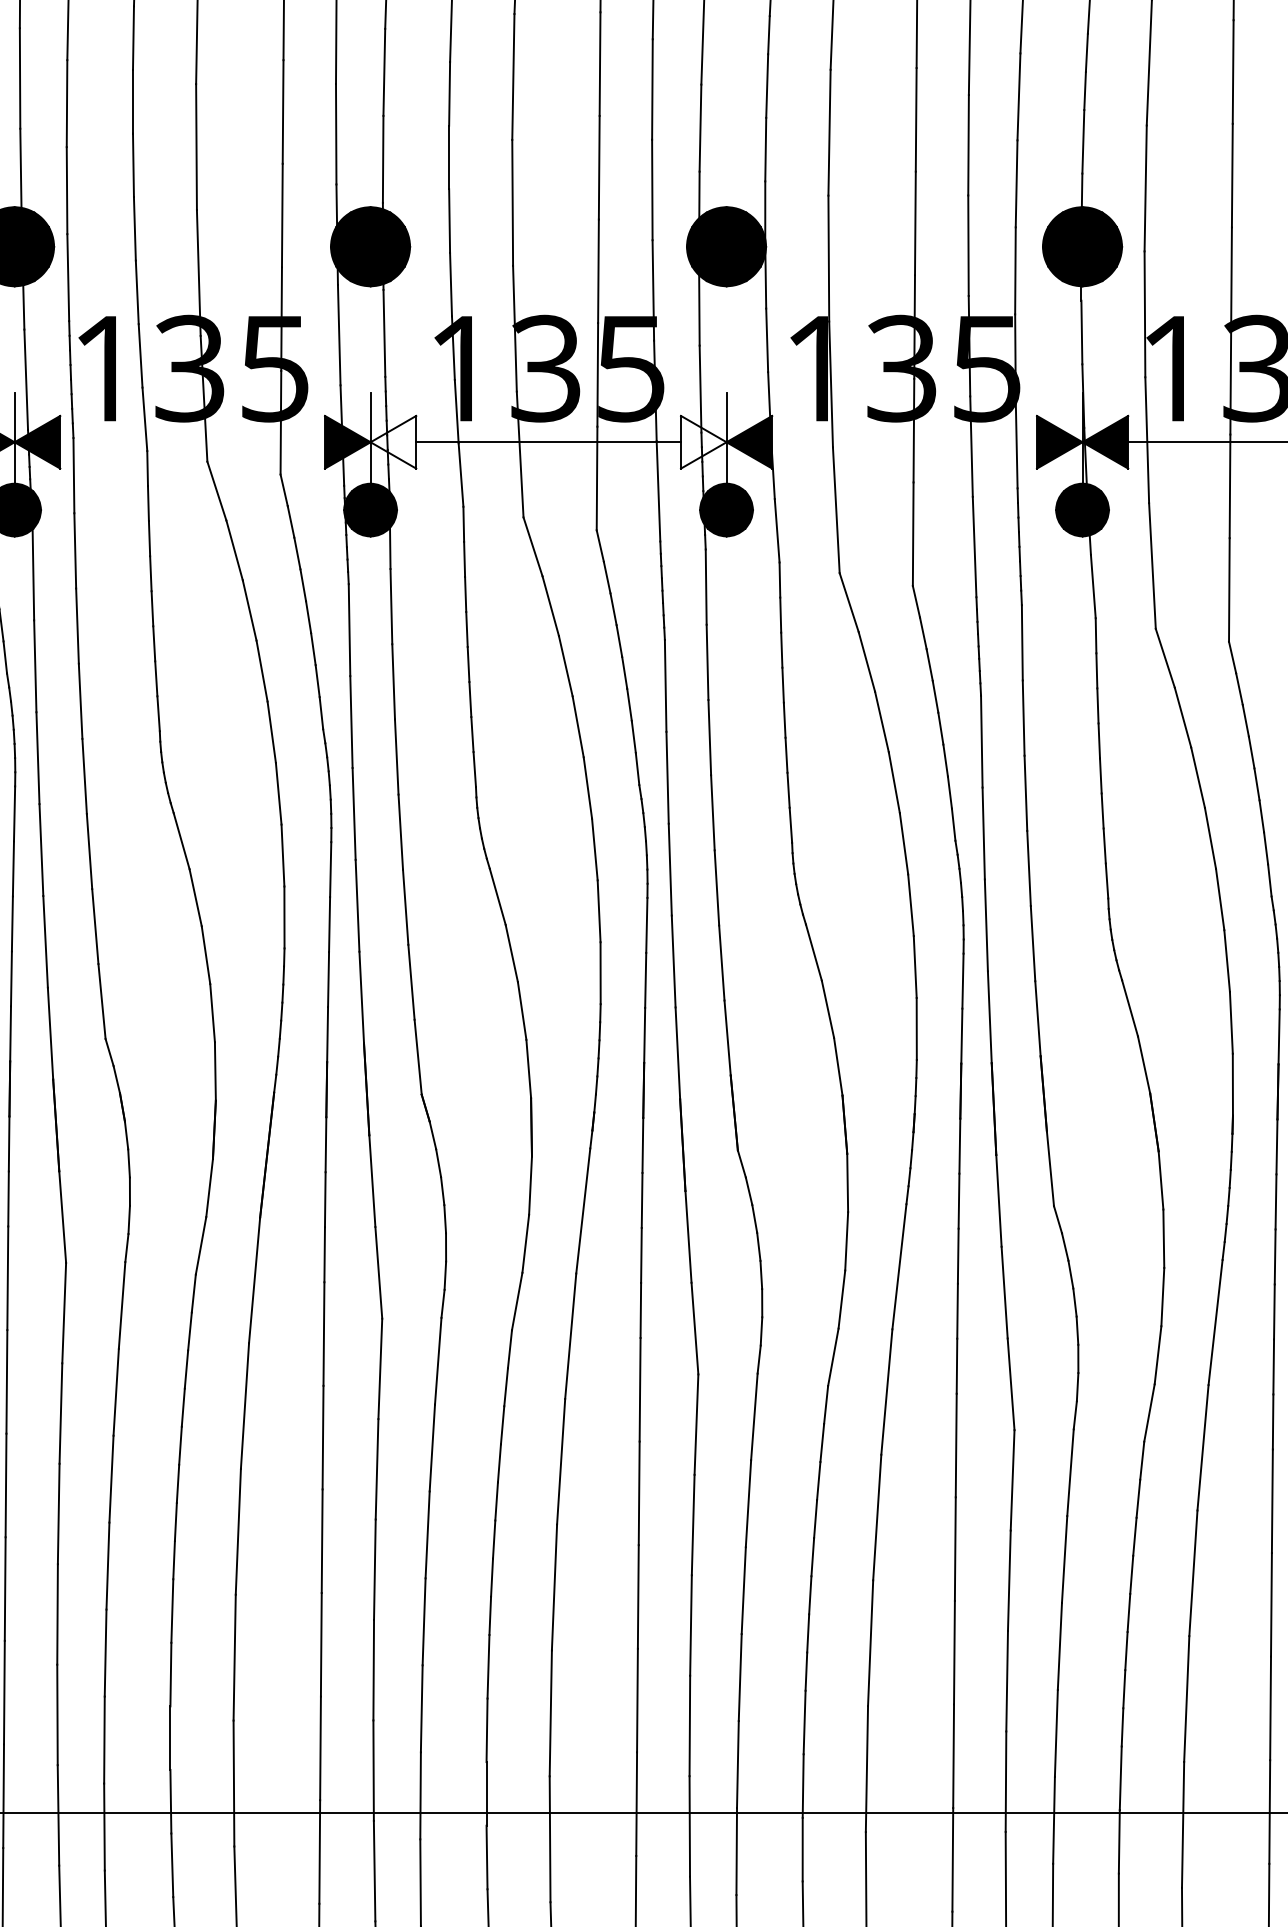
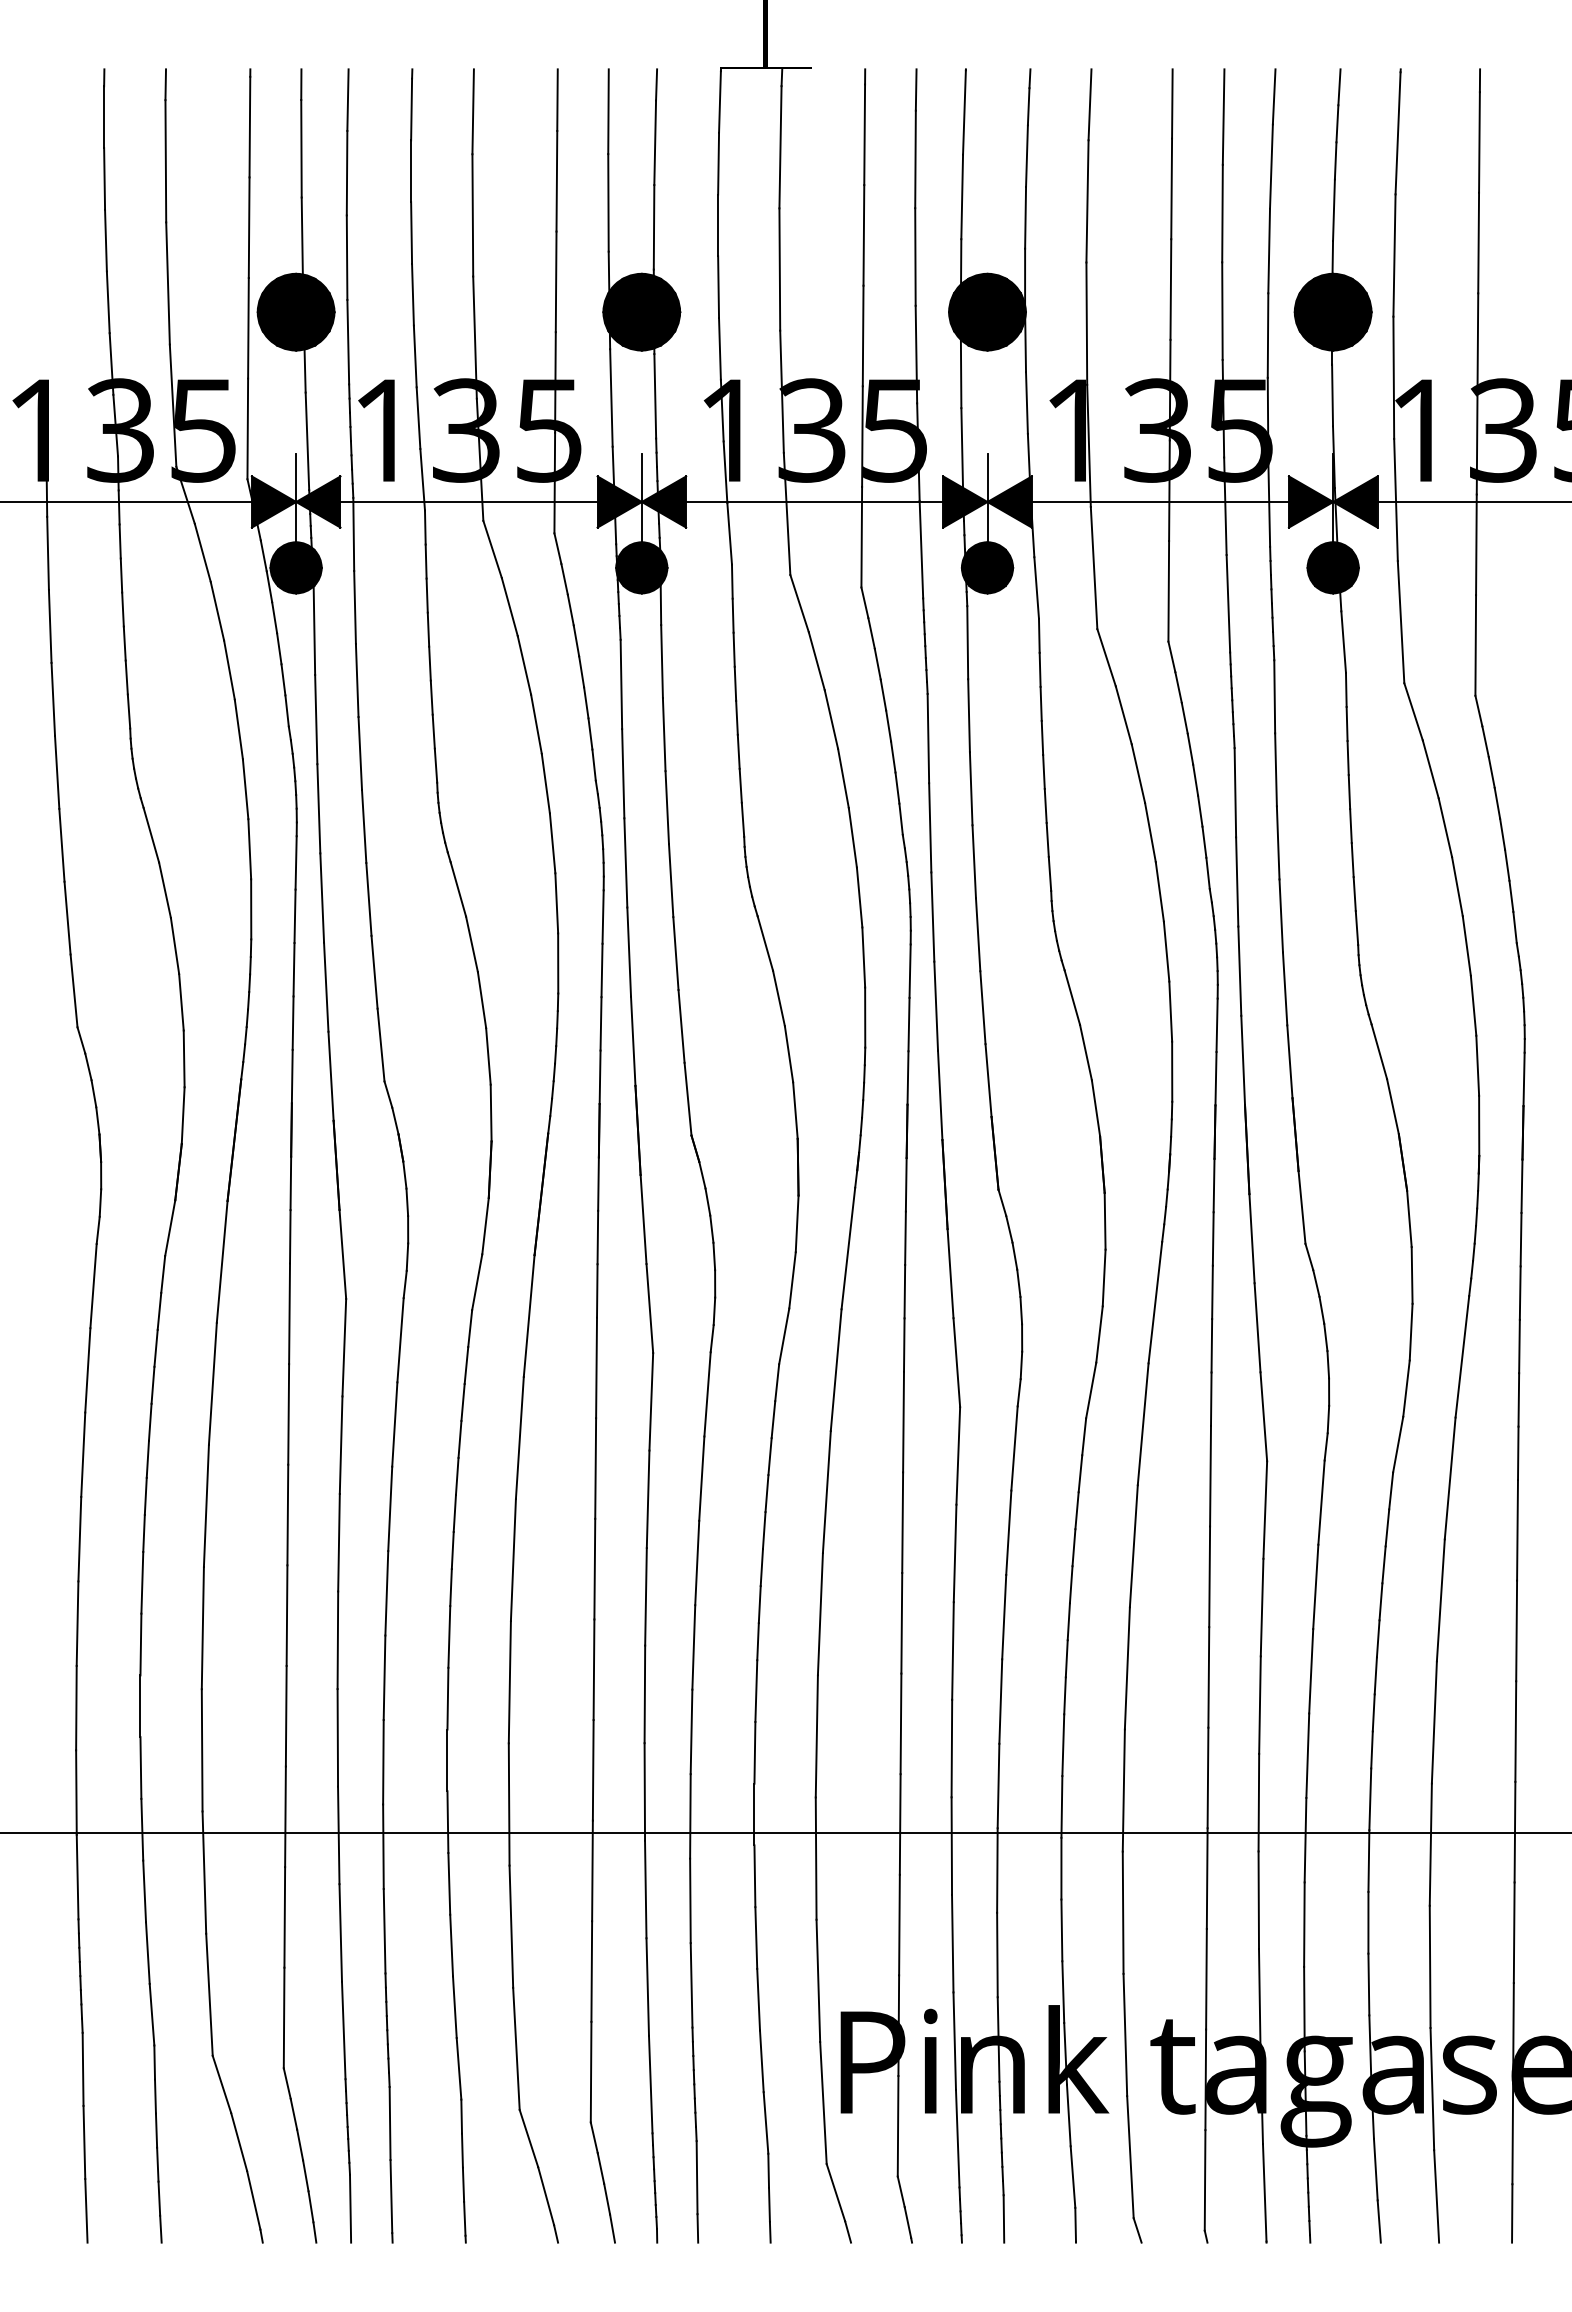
fill: (392, 441) -> (663, 501), added
fill: (703, 441) -> (965, 501), added
line: (192, 442) -> (468, 502), added
line: (903, 442) -> (1159, 502), added

